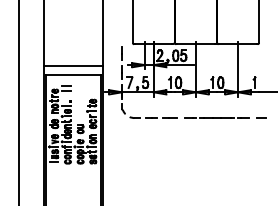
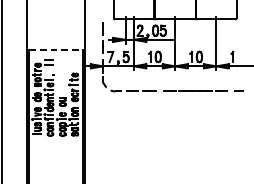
line: (73, 66) -> (55, 41), removed
line: (73, 75) -> (55, 49), solid -> dashed

